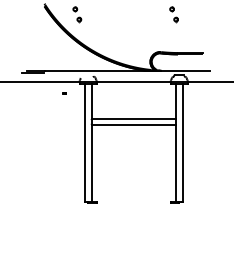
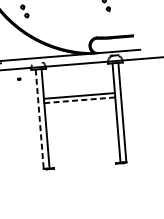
line: (134, 124) -> (80, 100), solid -> dashed
line: (84, 143) -> (39, 119), solid -> dashed

